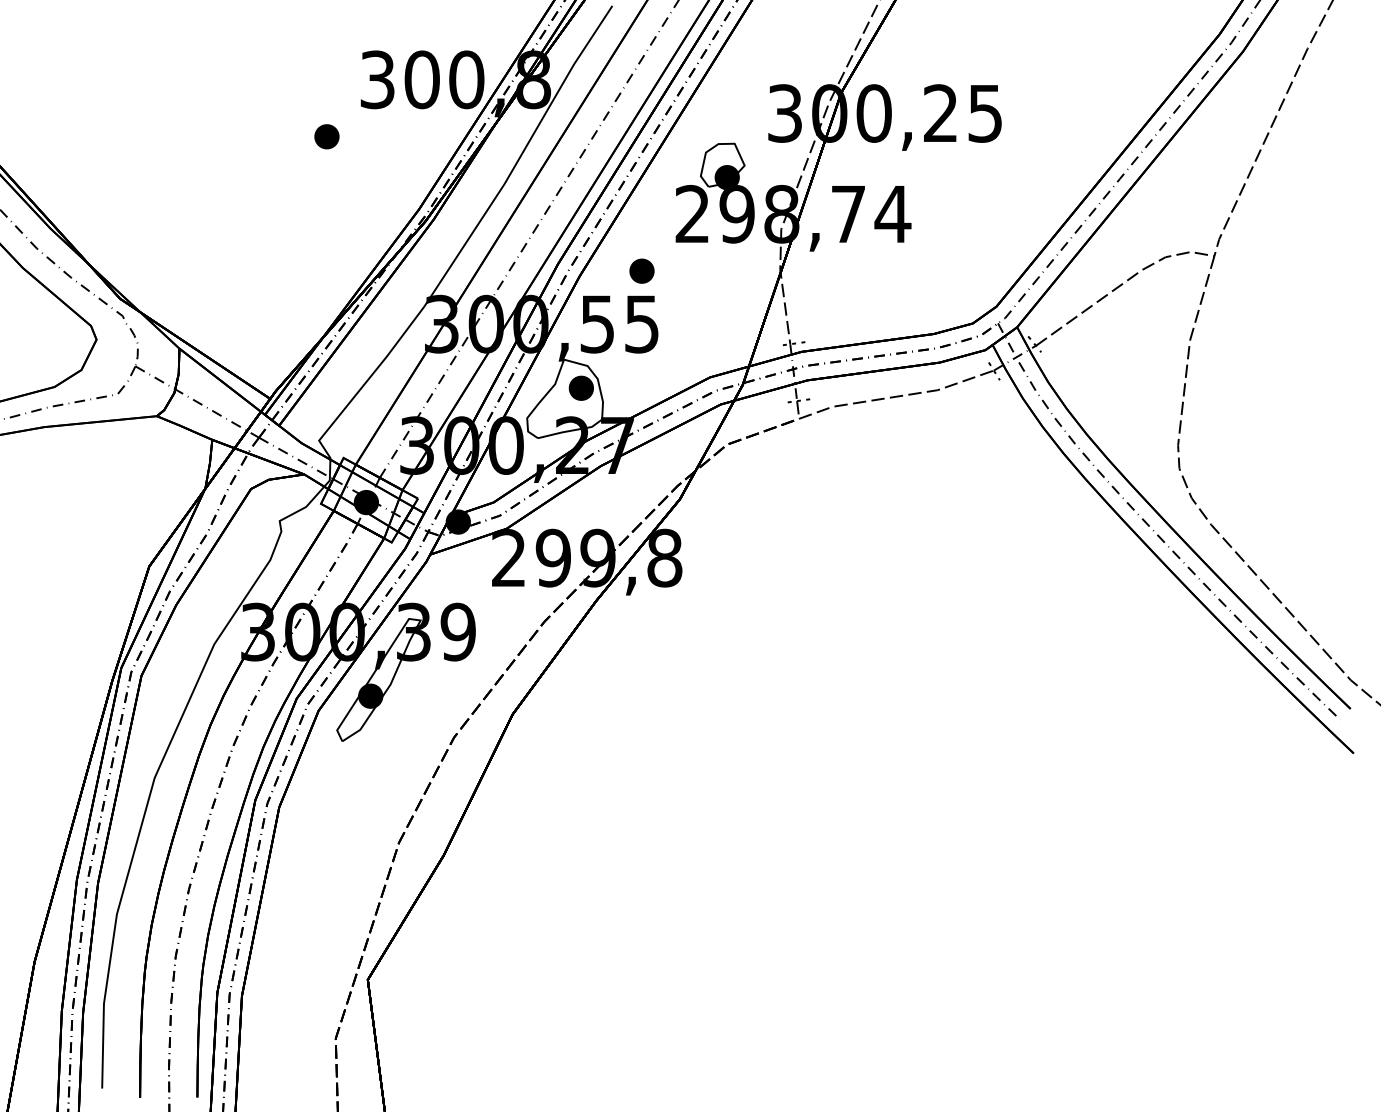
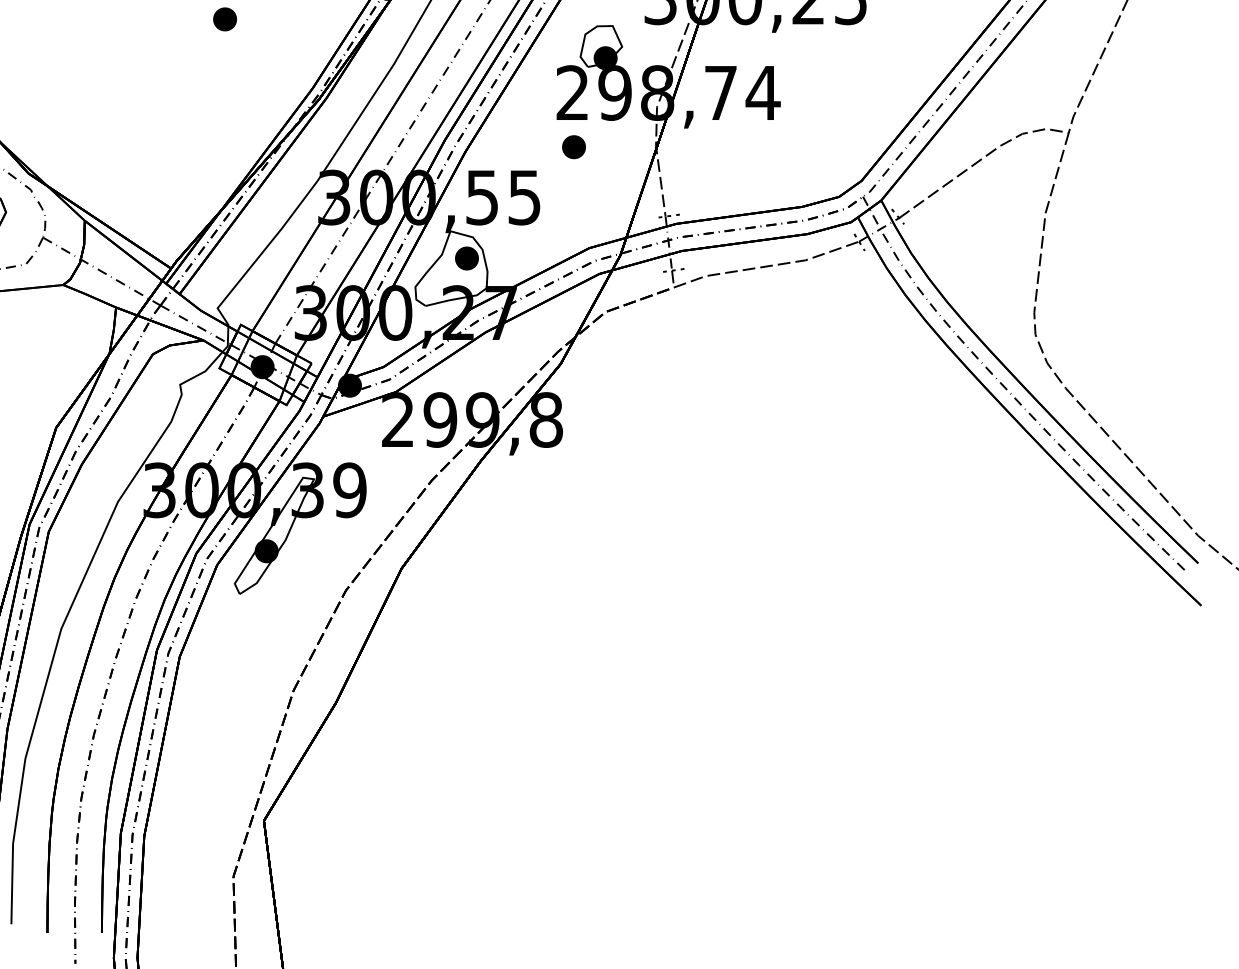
part: (641, 270) -> (573, 146), moved

